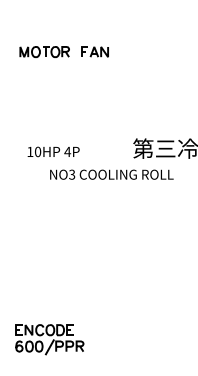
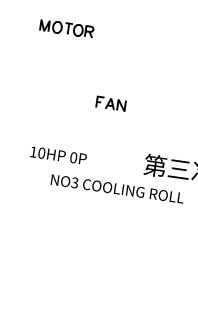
part: (44, 51) -> (66, 28), moved
part: (94, 51) -> (110, 103), moved
text: (67, 151) -> (73, 157), 4P -> 0P

